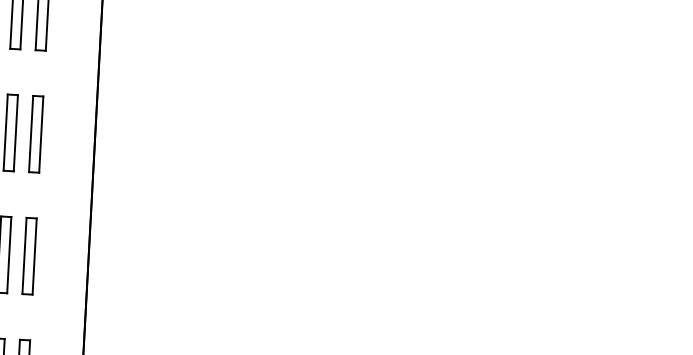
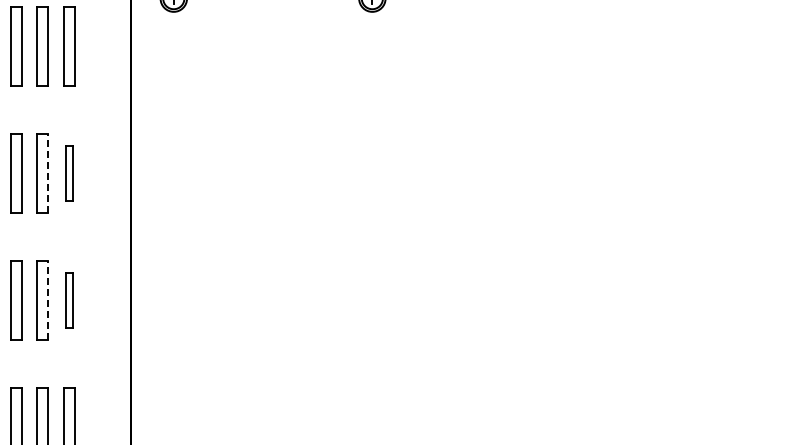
line: (16, 133) -> (48, 173), solid -> dashed
part: (36, 134) -> (69, 173), size x0.7
line: (9, 255) -> (48, 300), solid -> dashed
part: (29, 256) -> (69, 300), size x0.7

